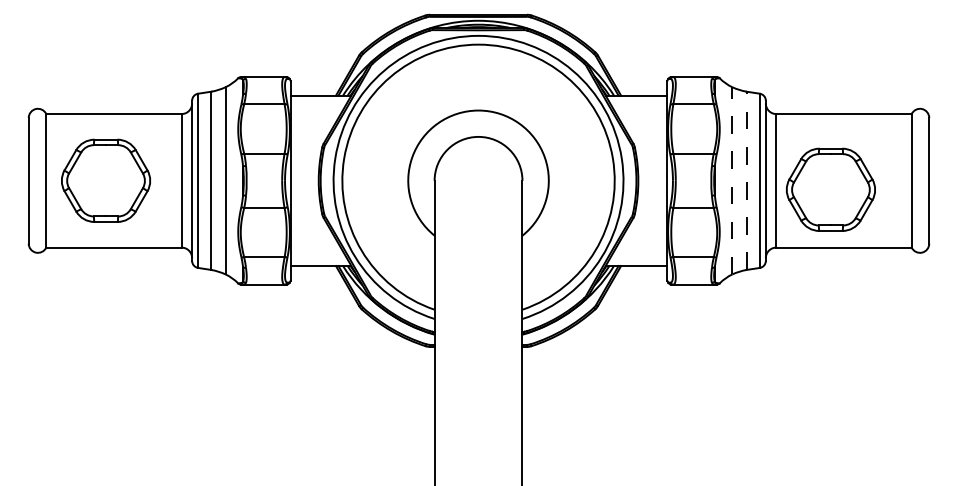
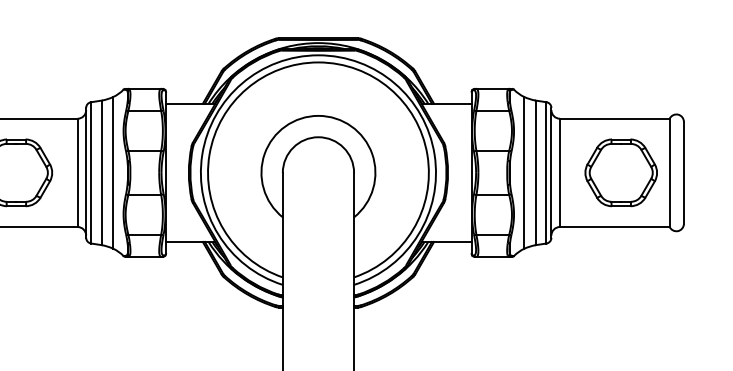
line: (732, 180) -> (524, 172), dashed -> solid
line: (746, 180) -> (535, 172), dashed -> solid
part: (830, 189) -> (620, 172), moved

